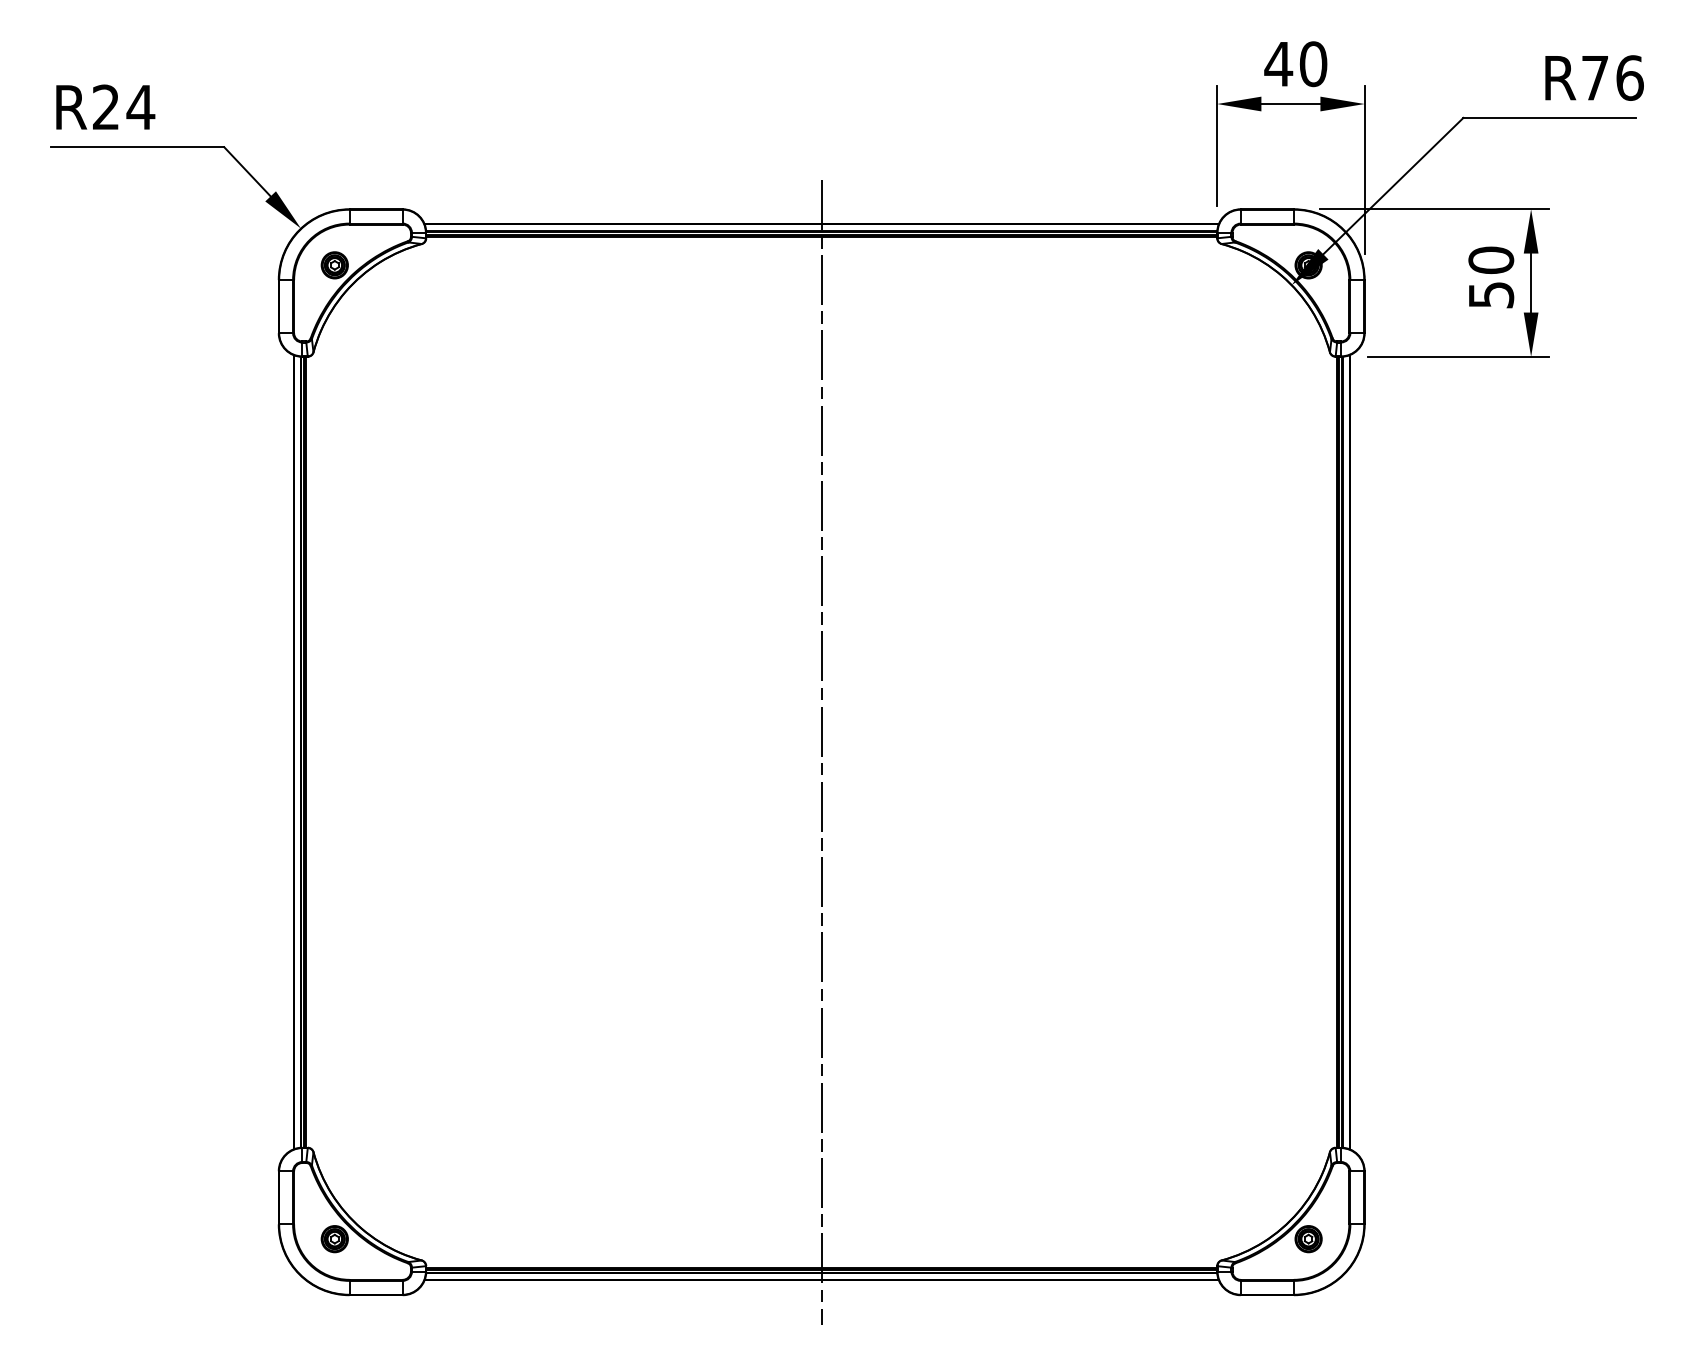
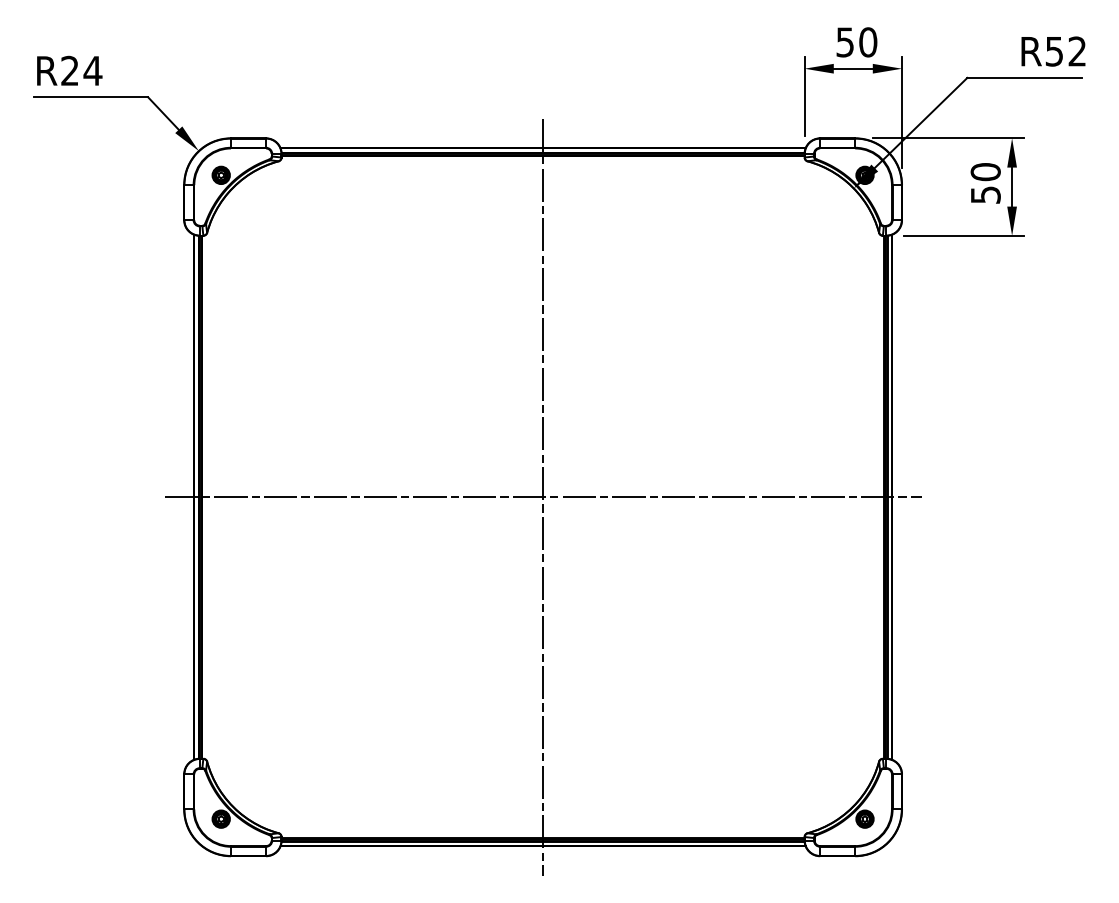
text: (1277, 64) -> (844, 42), 40 -> 50
text: (1611, 77) -> (1065, 51), R76 -> R52
line: (820, 752) -> (542, 497), added

